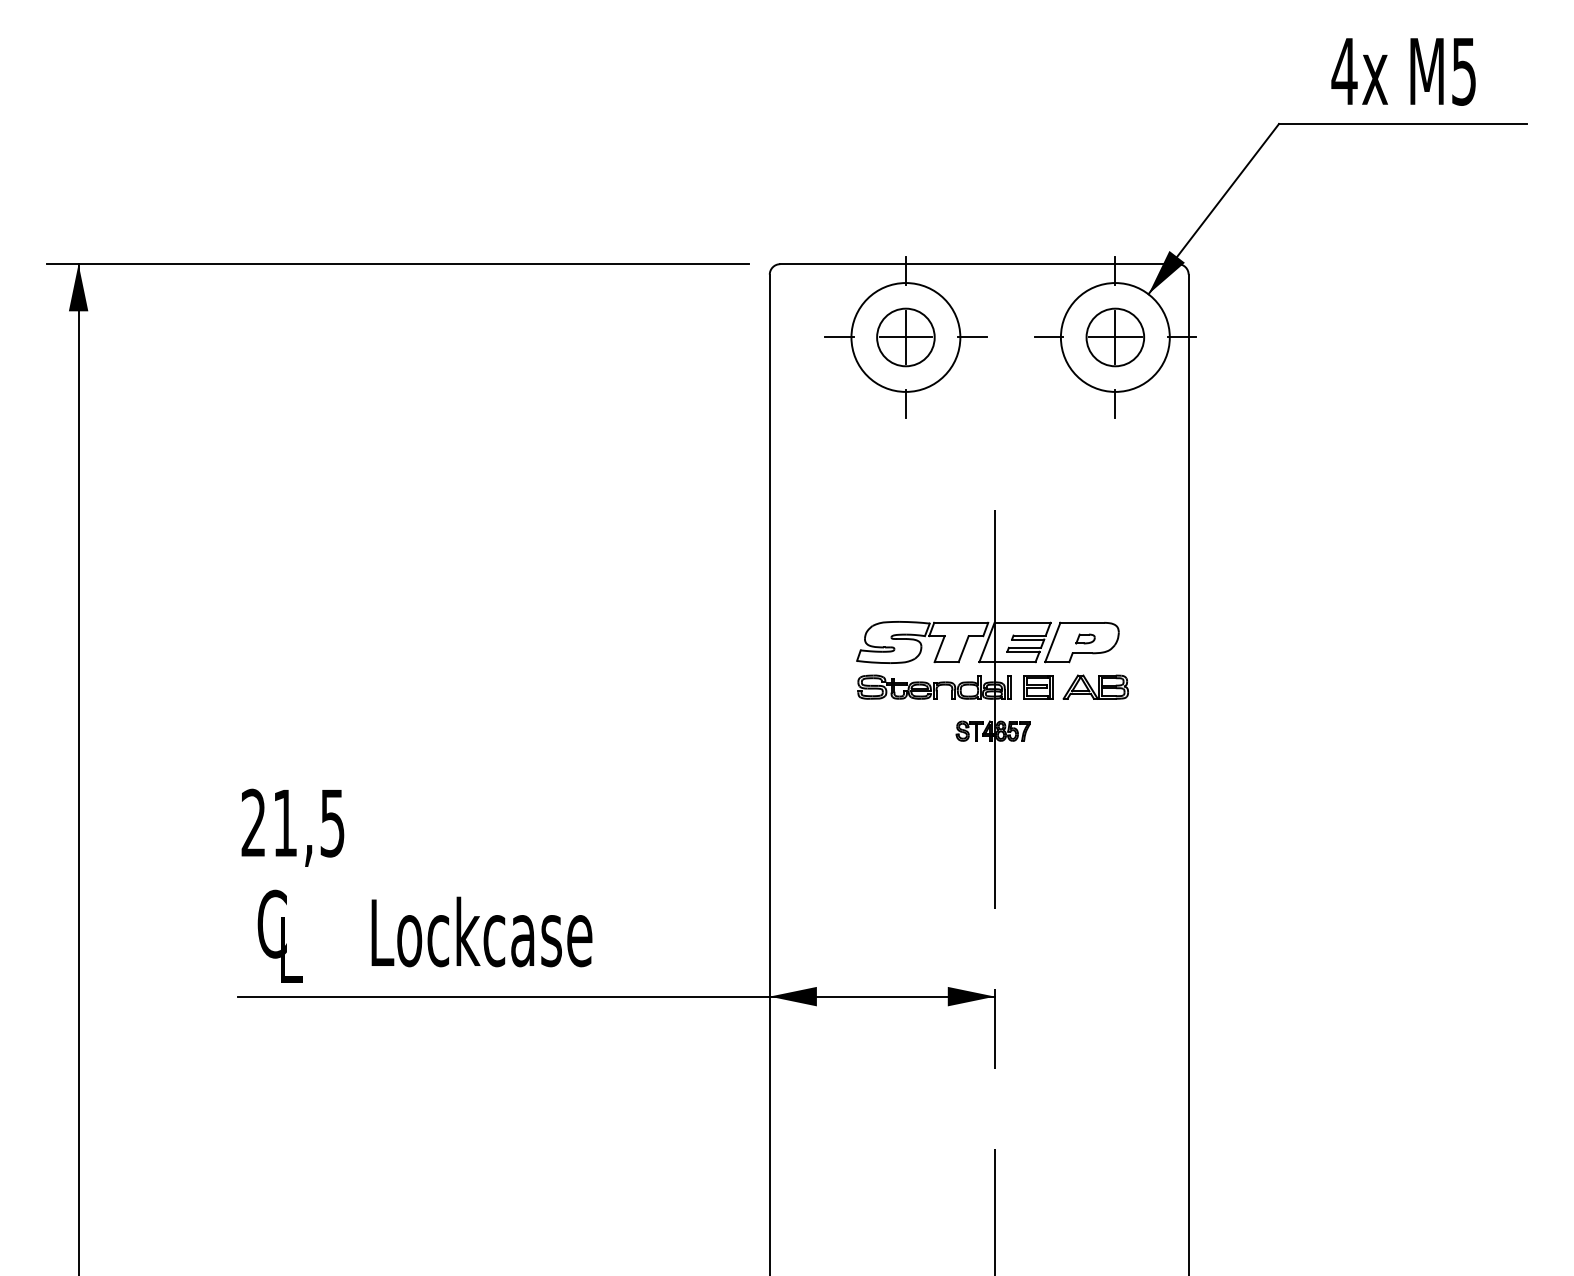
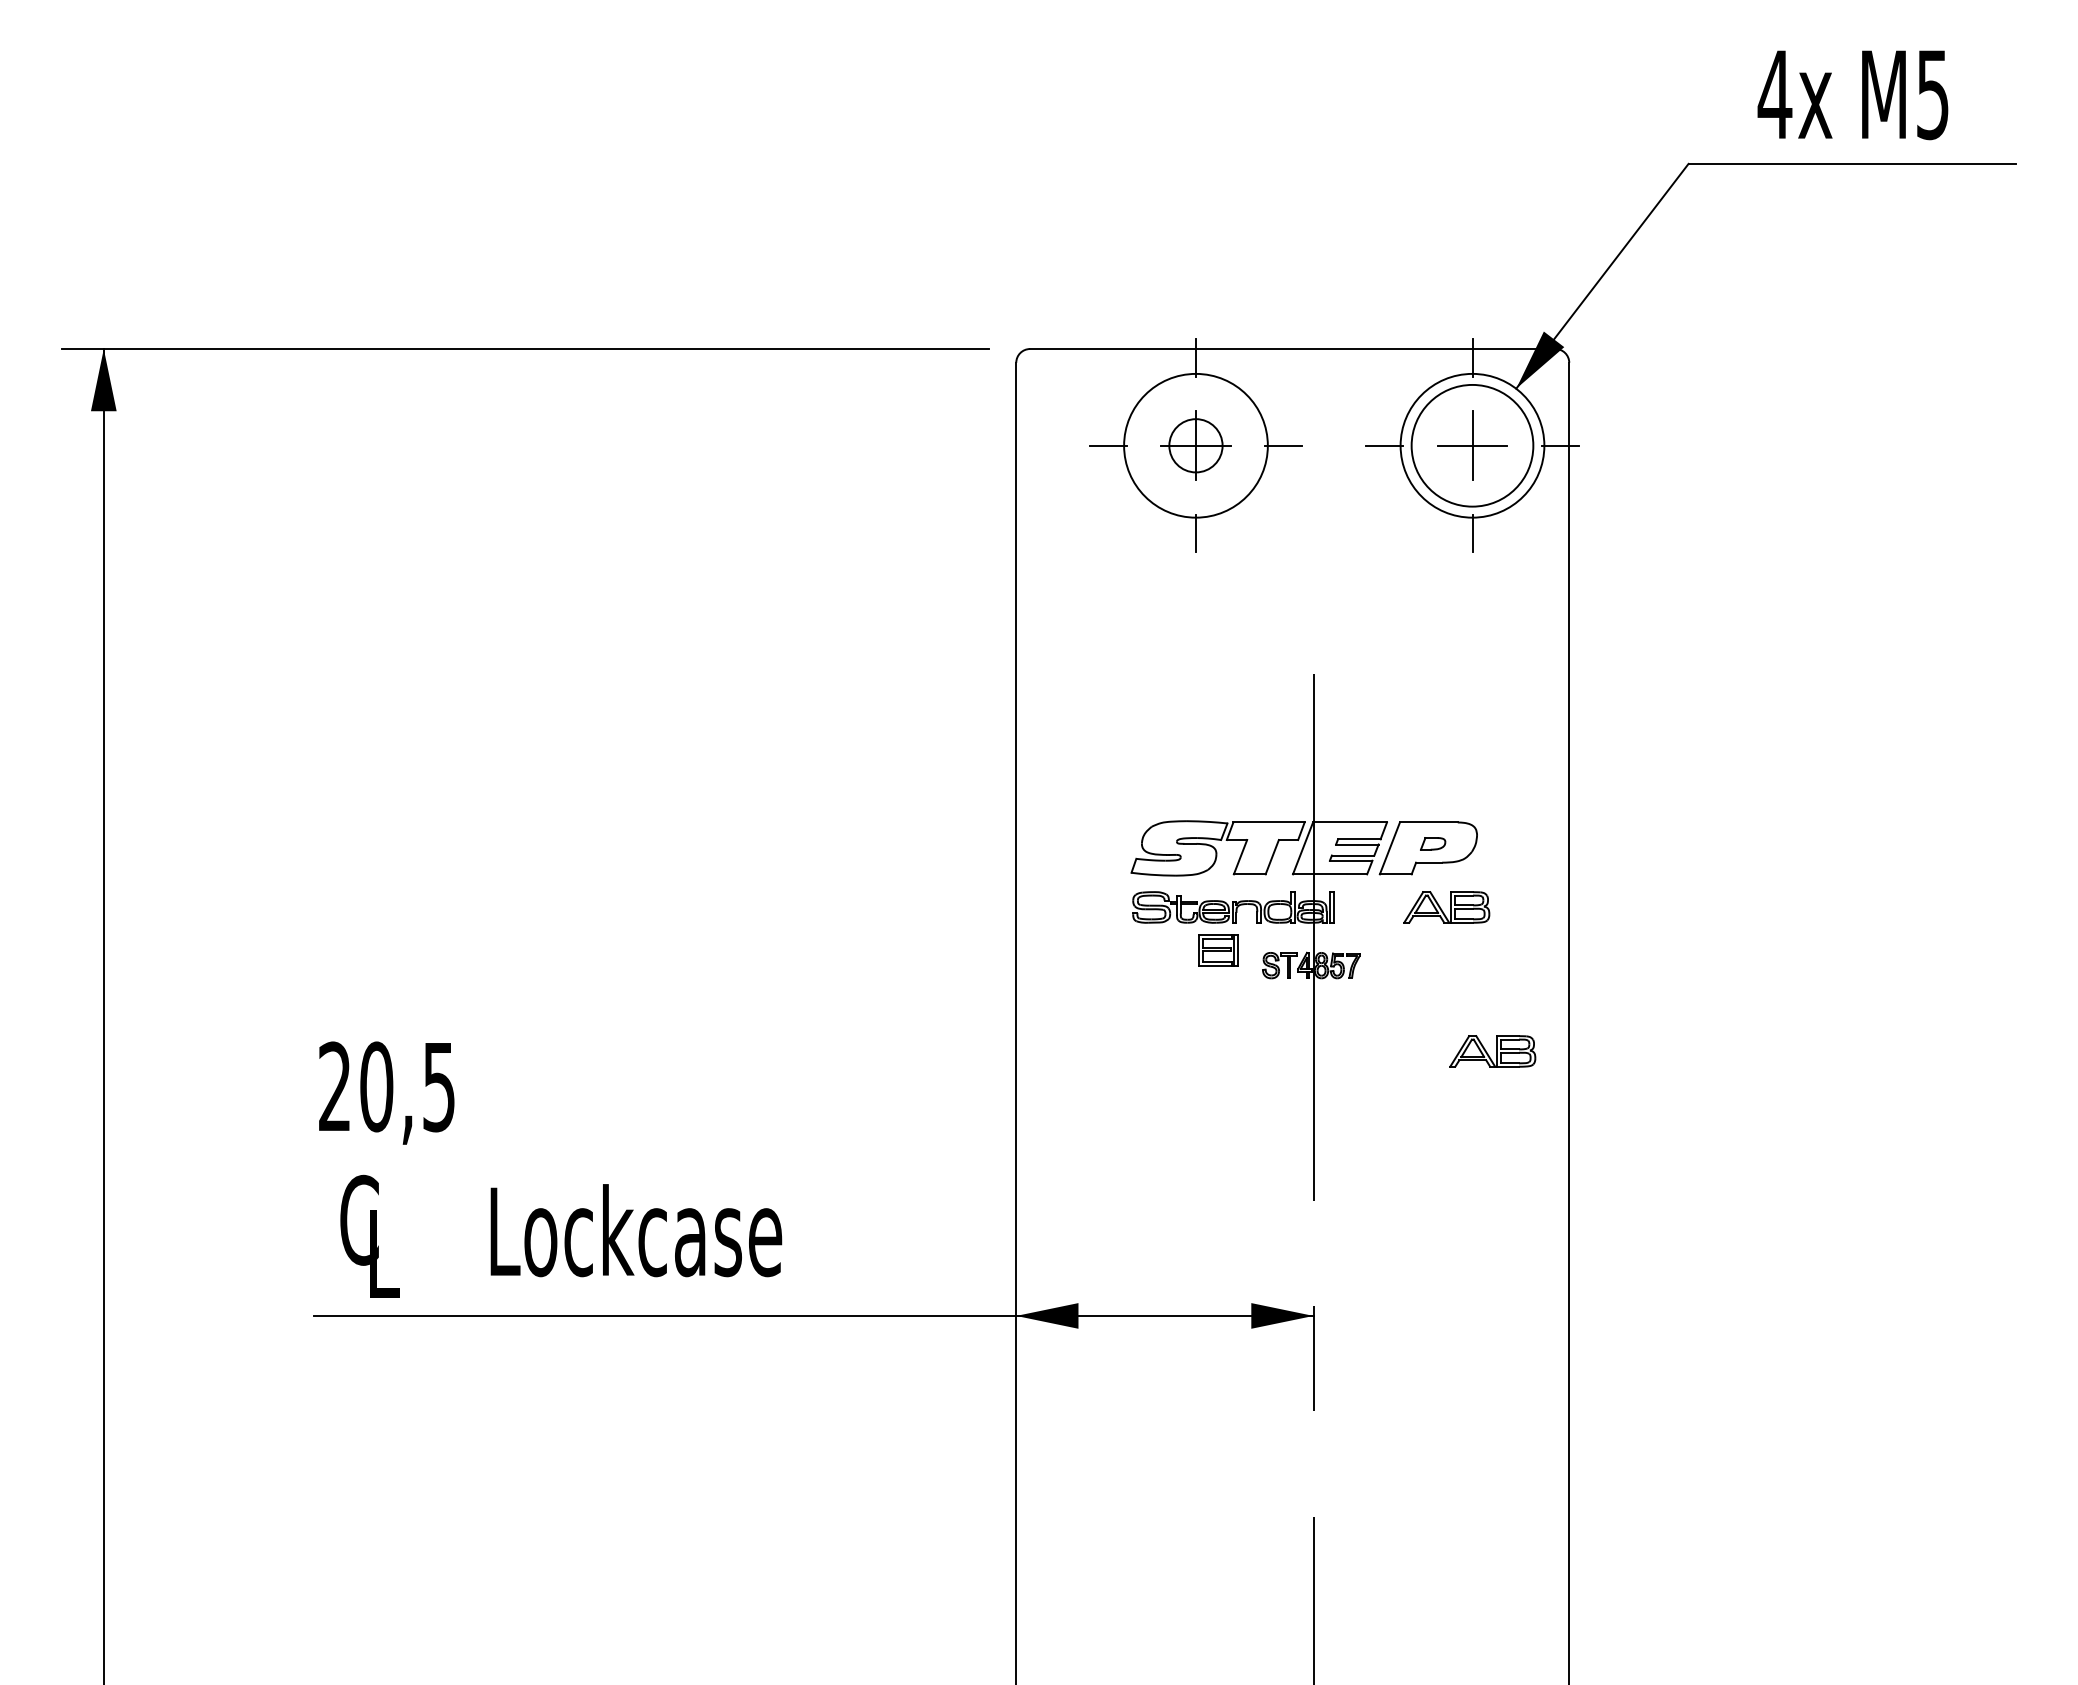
circle: (905, 337) -> (1195, 445), size x0.7
circle: (1115, 337) -> (1472, 445), size x1.6
part: (1038, 687) -> (1218, 950), moved
part: (1130, 796) -> (1492, 1051), added
text: (285, 822) -> (376, 1086), 21,5 -> 20,5

